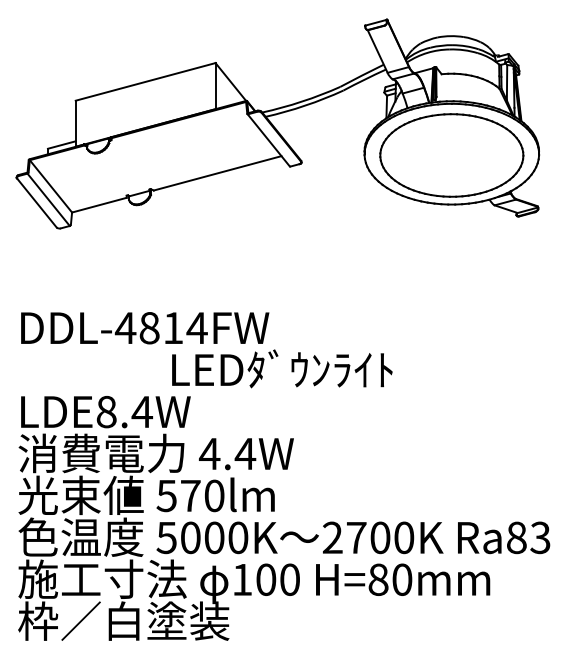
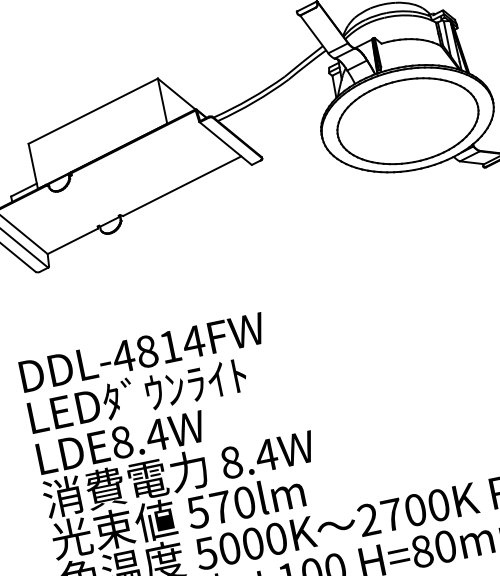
text: (282, 368) -> (137, 394), moved
text: (209, 453) -> (231, 462), 4.4W -> 8.4W

